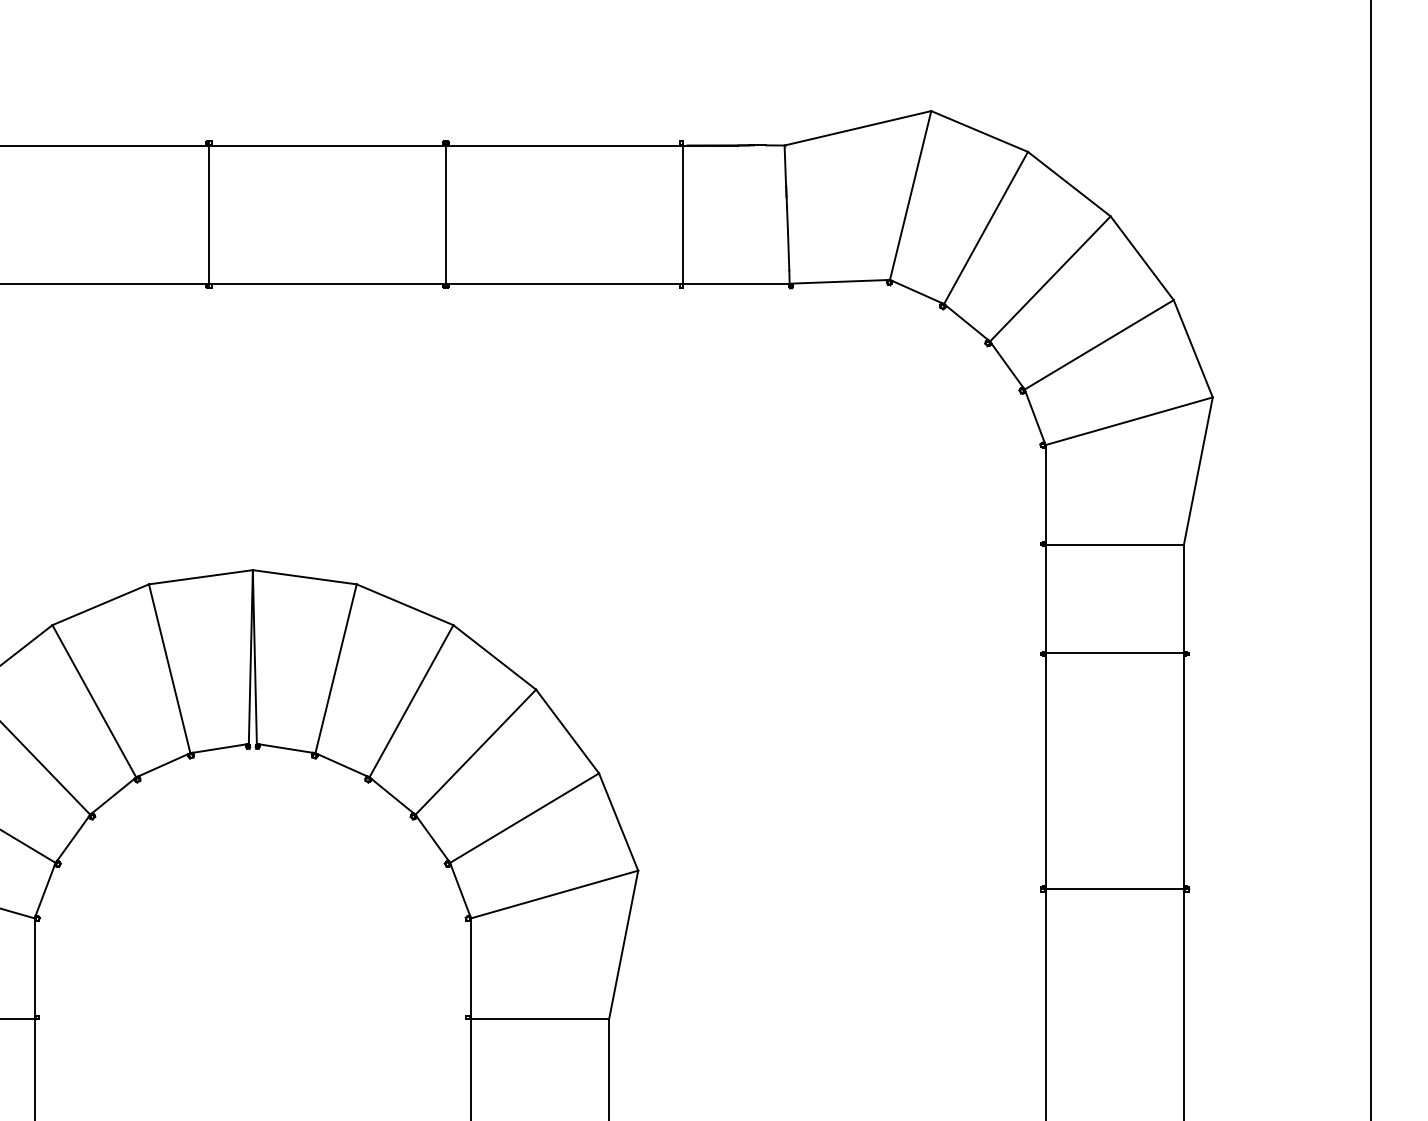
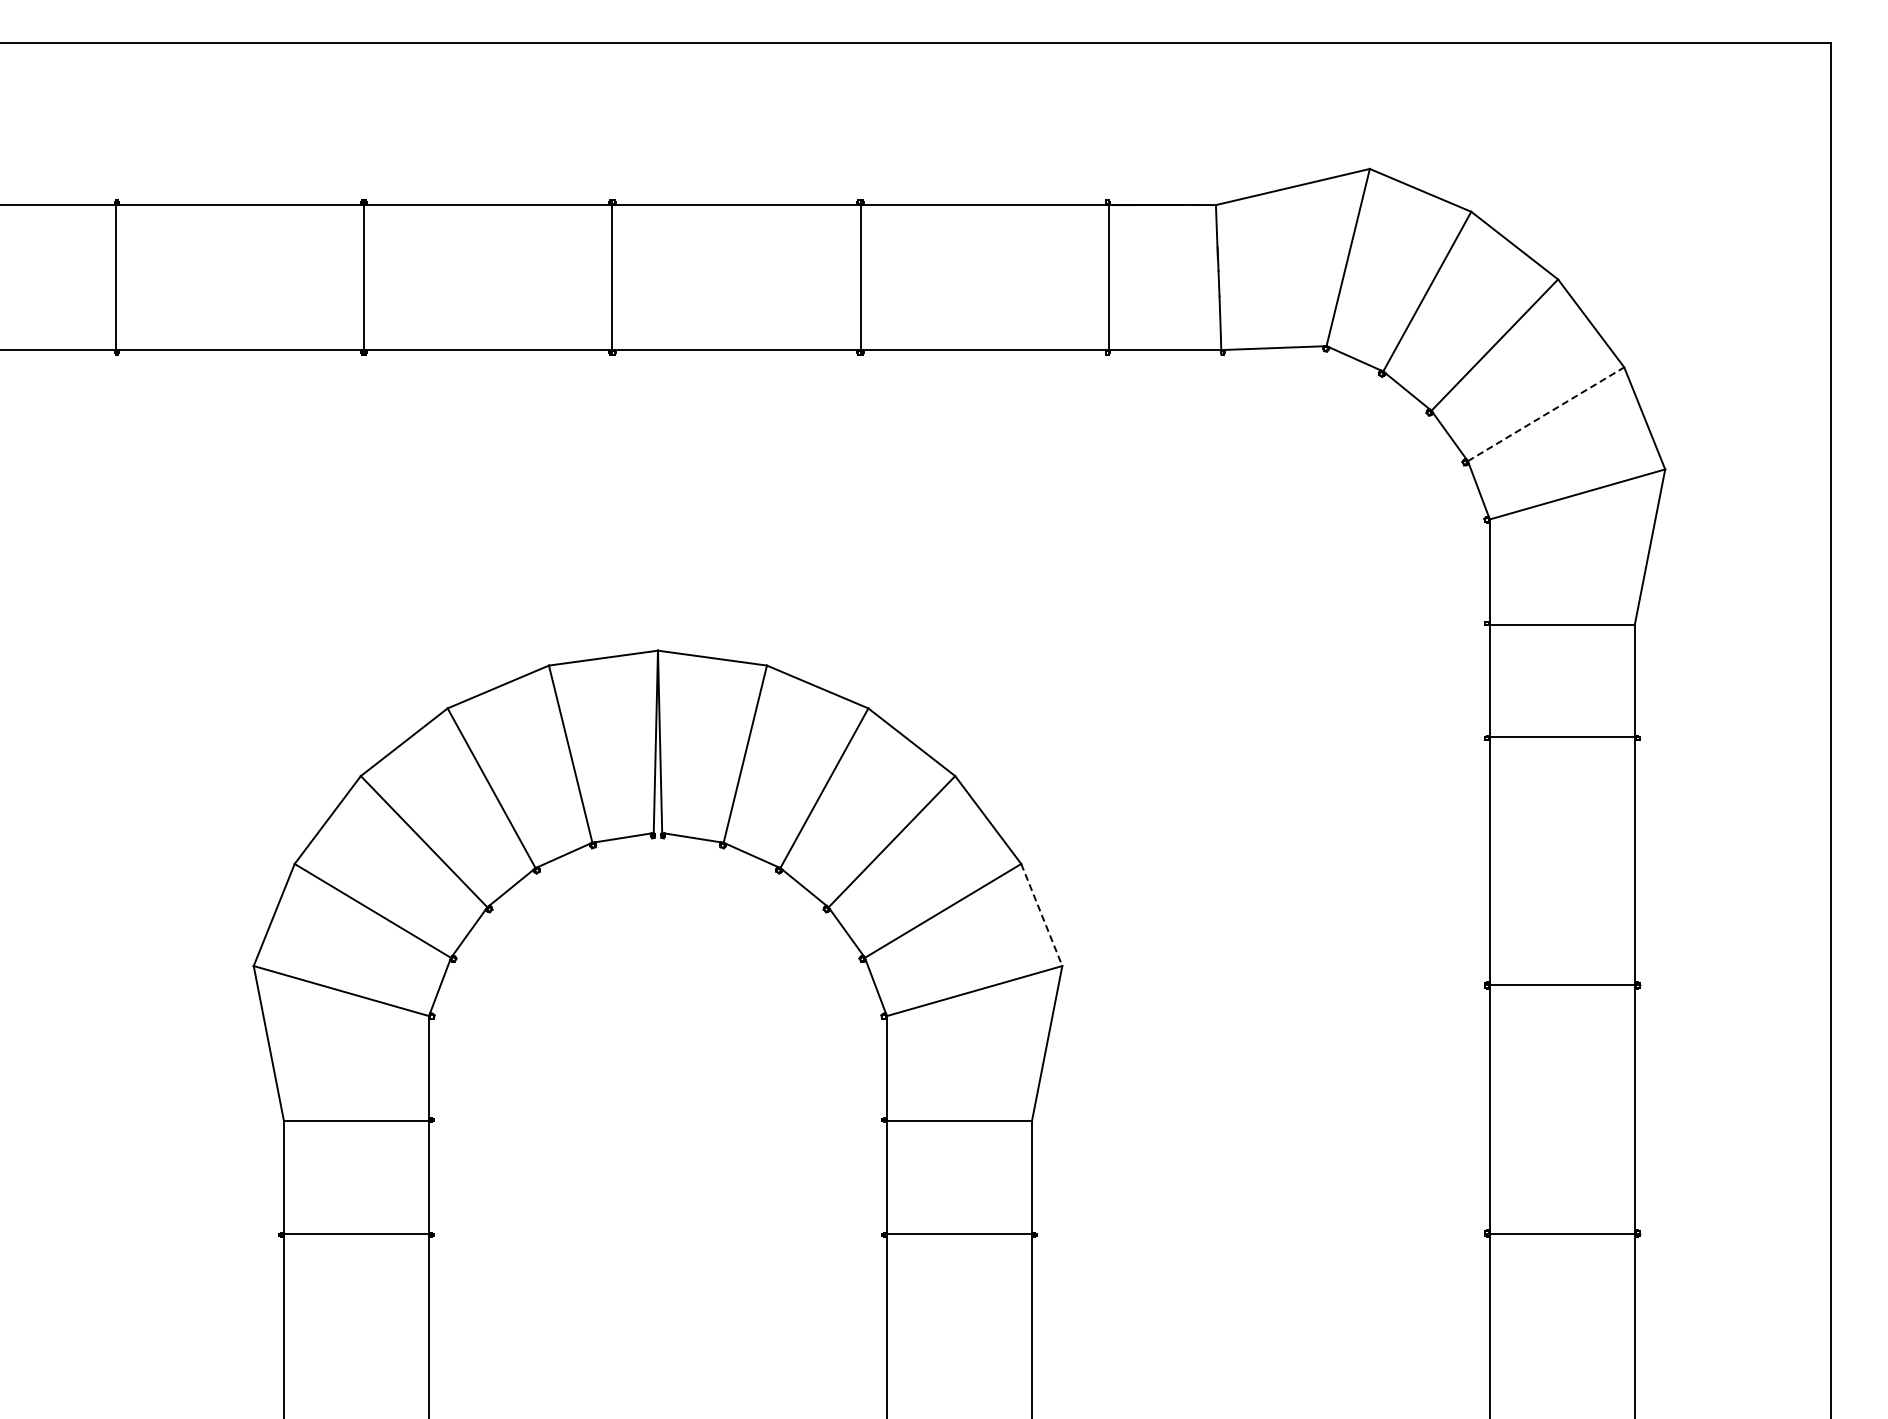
line: (1099, 345) -> (1546, 414), solid -> dashed
line: (618, 822) -> (1041, 915), solid -> dashed

